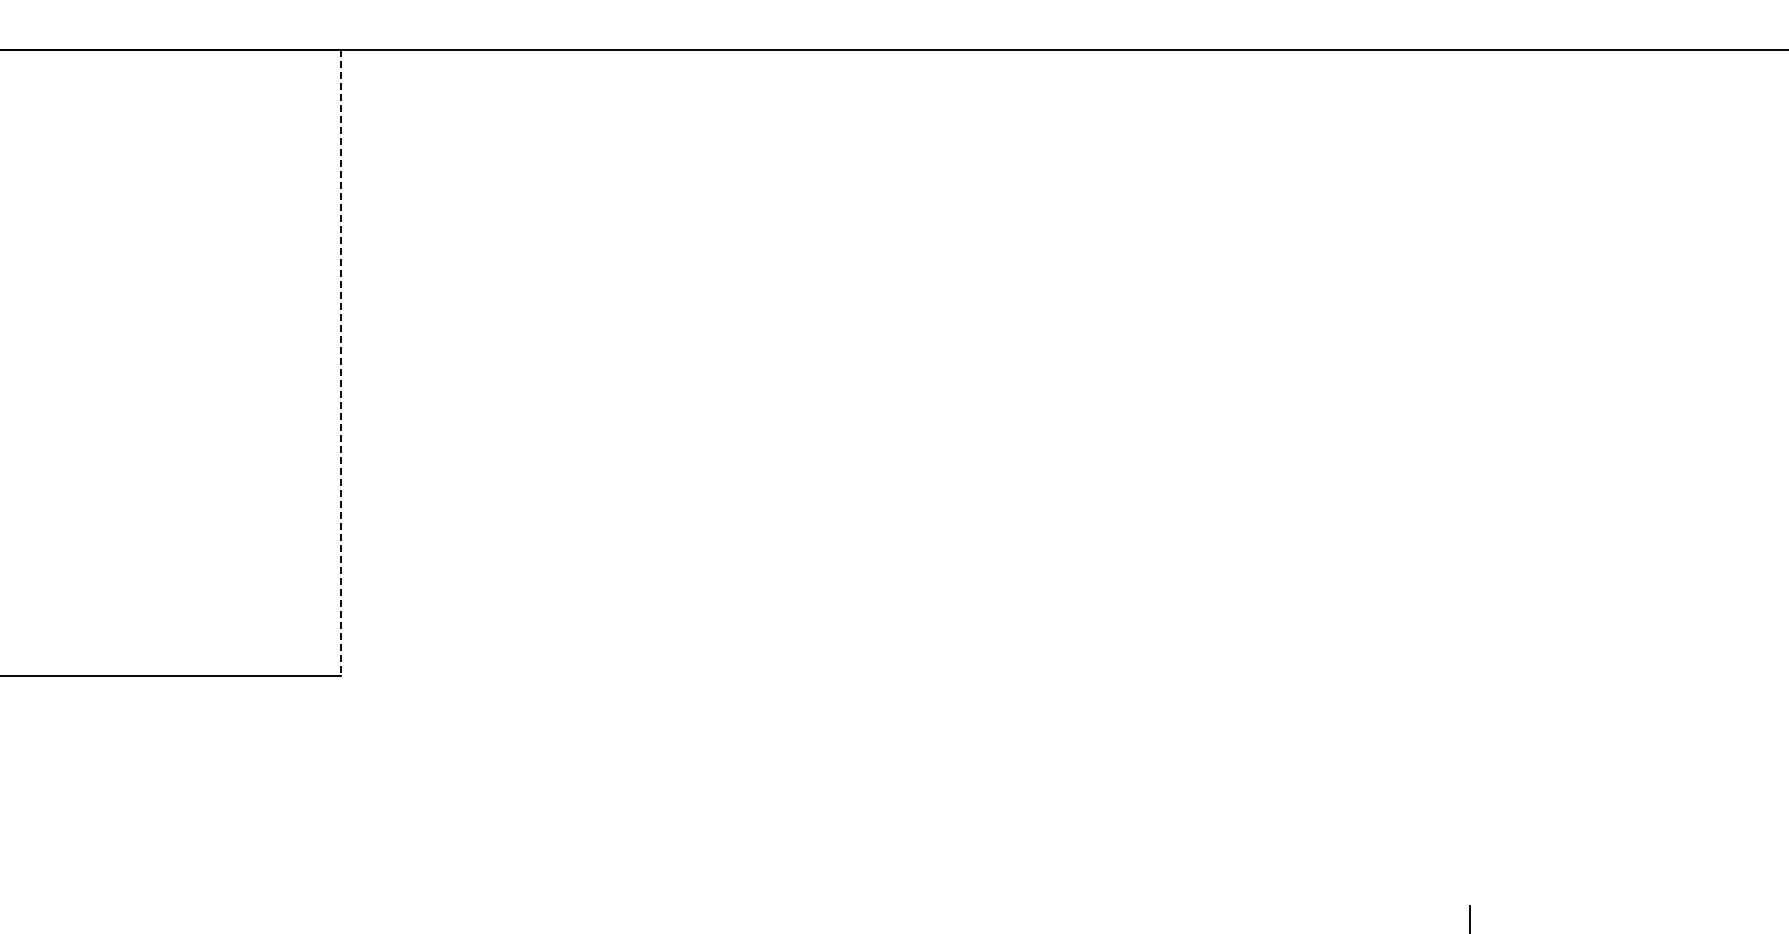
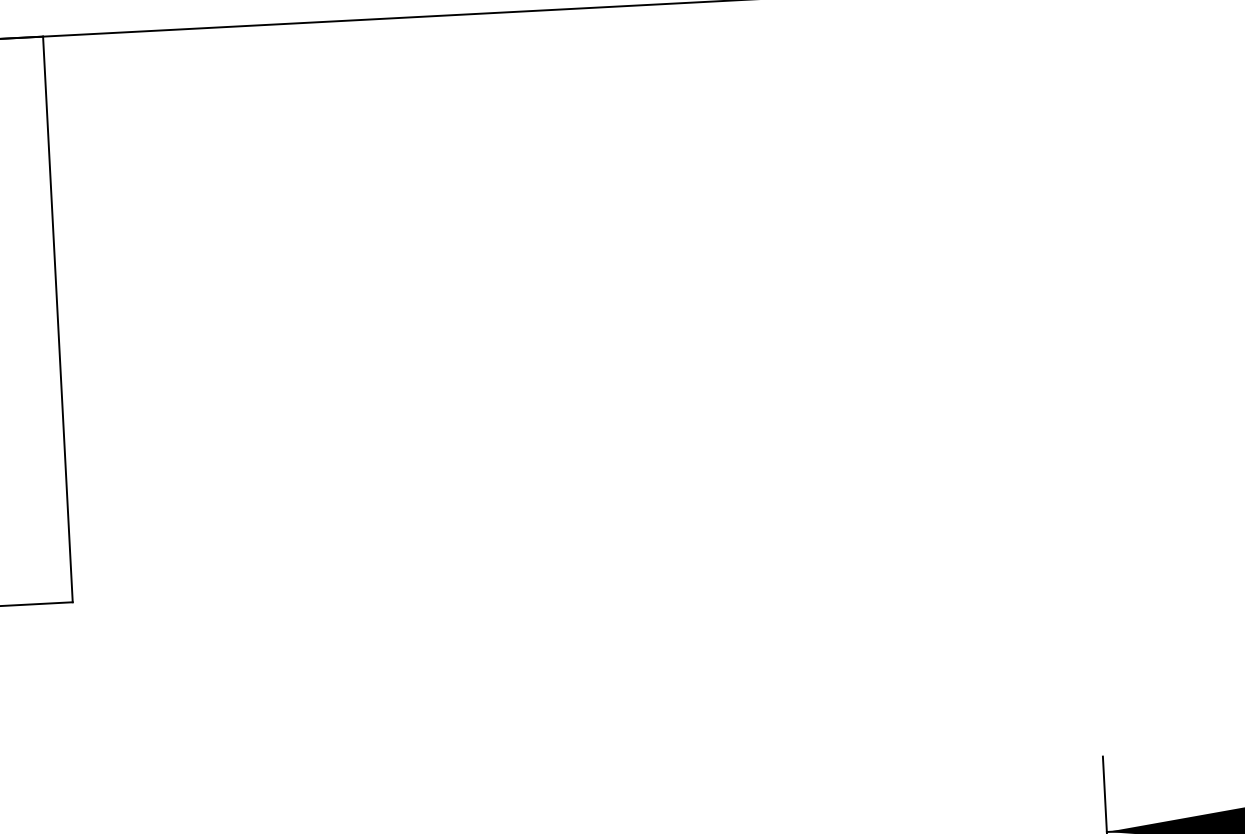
line: (341, 363) -> (58, 320), dashed -> solid

